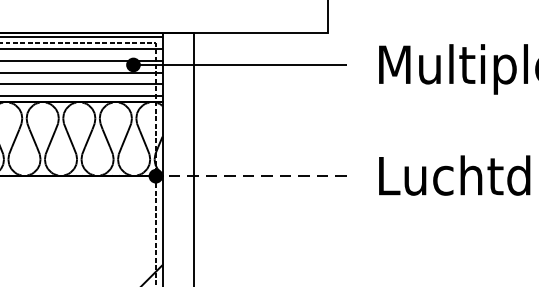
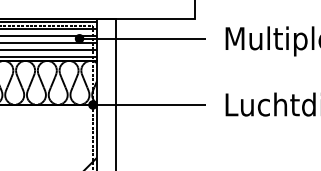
line: (251, 175) -> (149, 104), dashed -> solid

